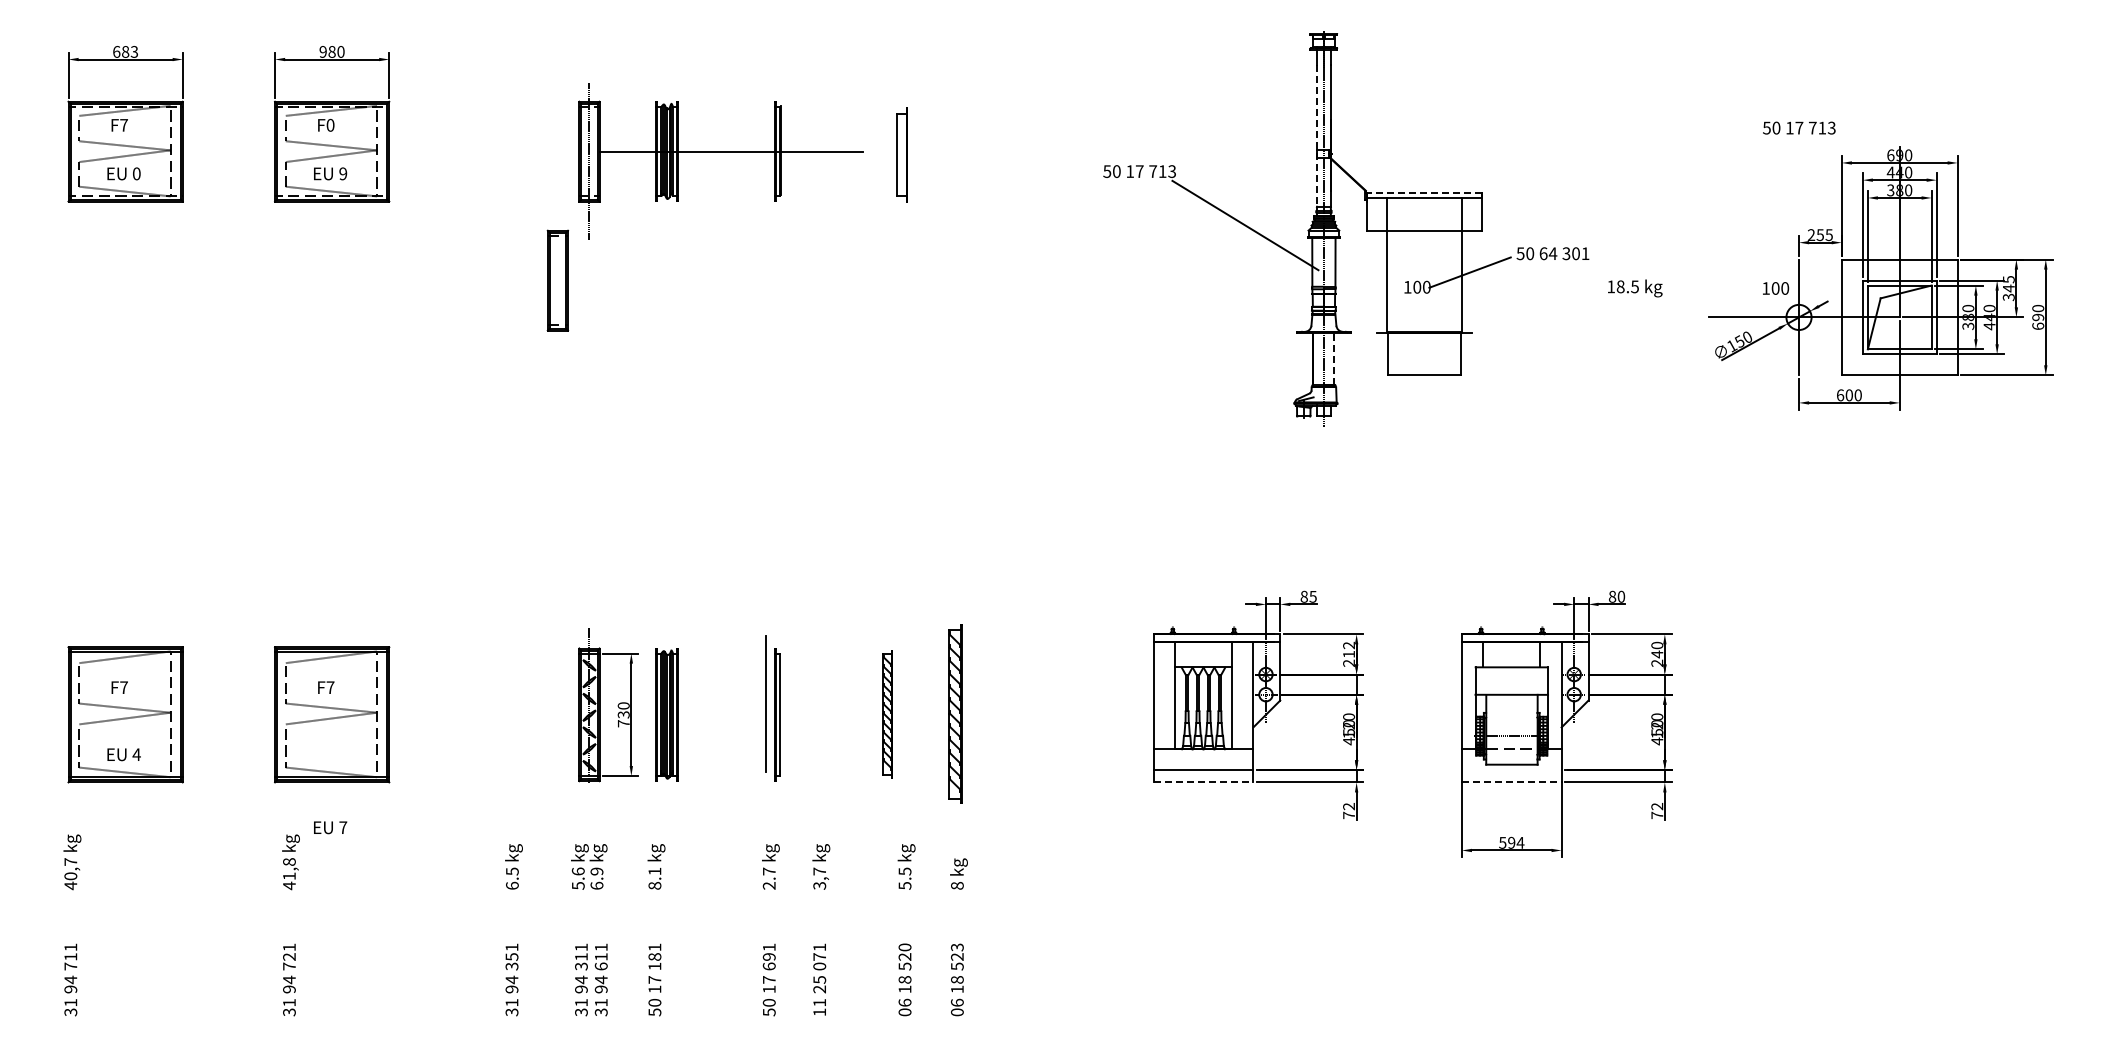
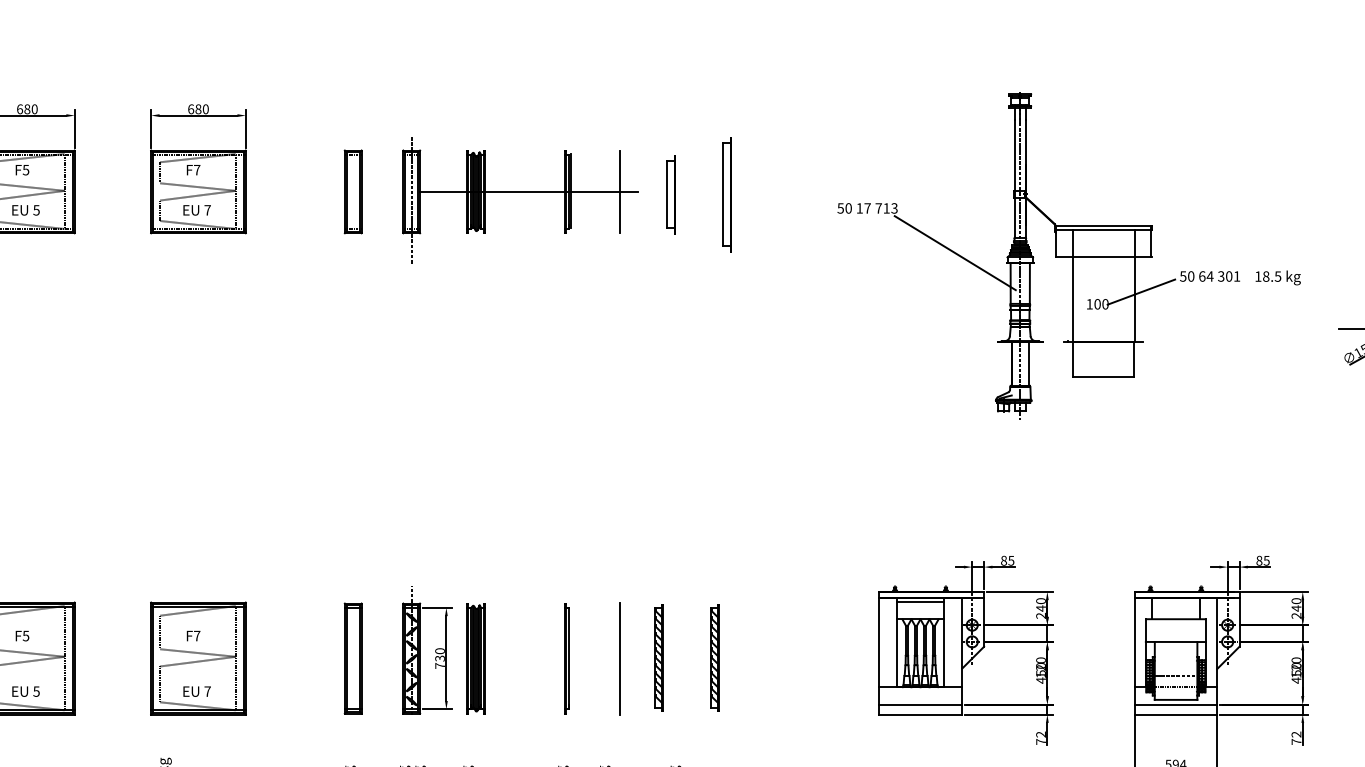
text: (134, 51) -> (34, 108), 683 -> 680
text: (322, 51) -> (190, 108), 980 -> 680
text: (330, 124) -> (197, 169), F0 -> F7
text: (123, 125) -> (25, 170), F7 -> F5
line: (1317, 136) -> (1014, 179), dashed -> solid
line: (841, 151) -> (620, 191), added
part: (969, 154) -> (726, 194), added
text: (136, 173) -> (36, 210), 0 -> 5
text: (343, 173) -> (207, 210), 9 -> 7
line: (1424, 193) -> (1103, 226), dashed -> solid
part: (557, 280) -> (352, 191), moved
text: (1635, 288) -> (1278, 277), moved
line: (1334, 358) -> (1029, 363), dashed -> solid
text: (1621, 596) -> (1266, 560), 80 -> 85
line: (1203, 647) -> (920, 602), added
text: (1349, 649) -> (1041, 604), 212 -> 240
text: (123, 687) -> (25, 635), F7 -> F5
line: (765, 703) -> (619, 658), moved
part: (518, 714) -> (352, 658), added
part: (955, 714) -> (715, 658), size x0.71
text: (136, 754) -> (36, 691), 4 -> 5
line: (1511, 770) -> (1175, 704), added
line: (1203, 782) -> (920, 714), dashed -> solid
line: (1511, 782) -> (1175, 714), dashed -> solid
text: (330, 827) -> (197, 691), moved

